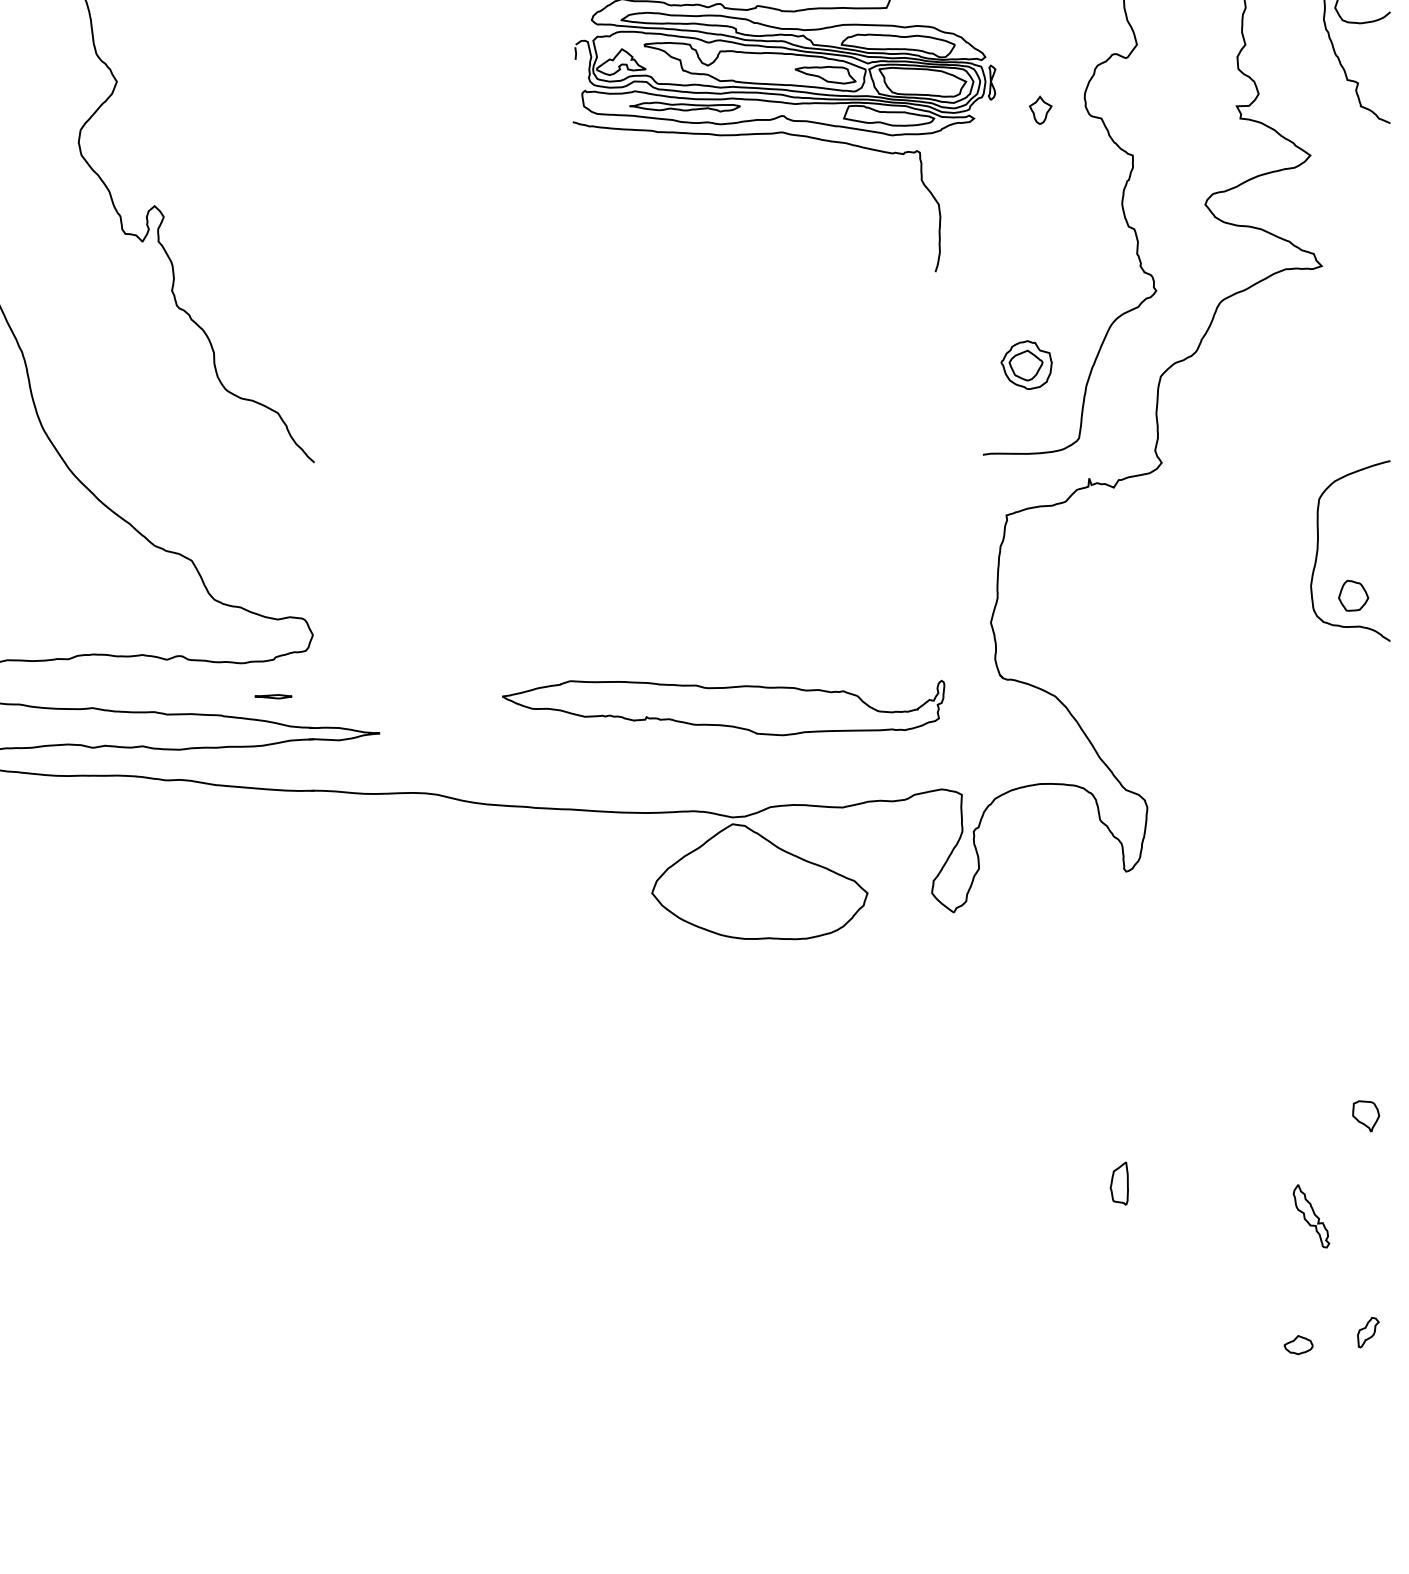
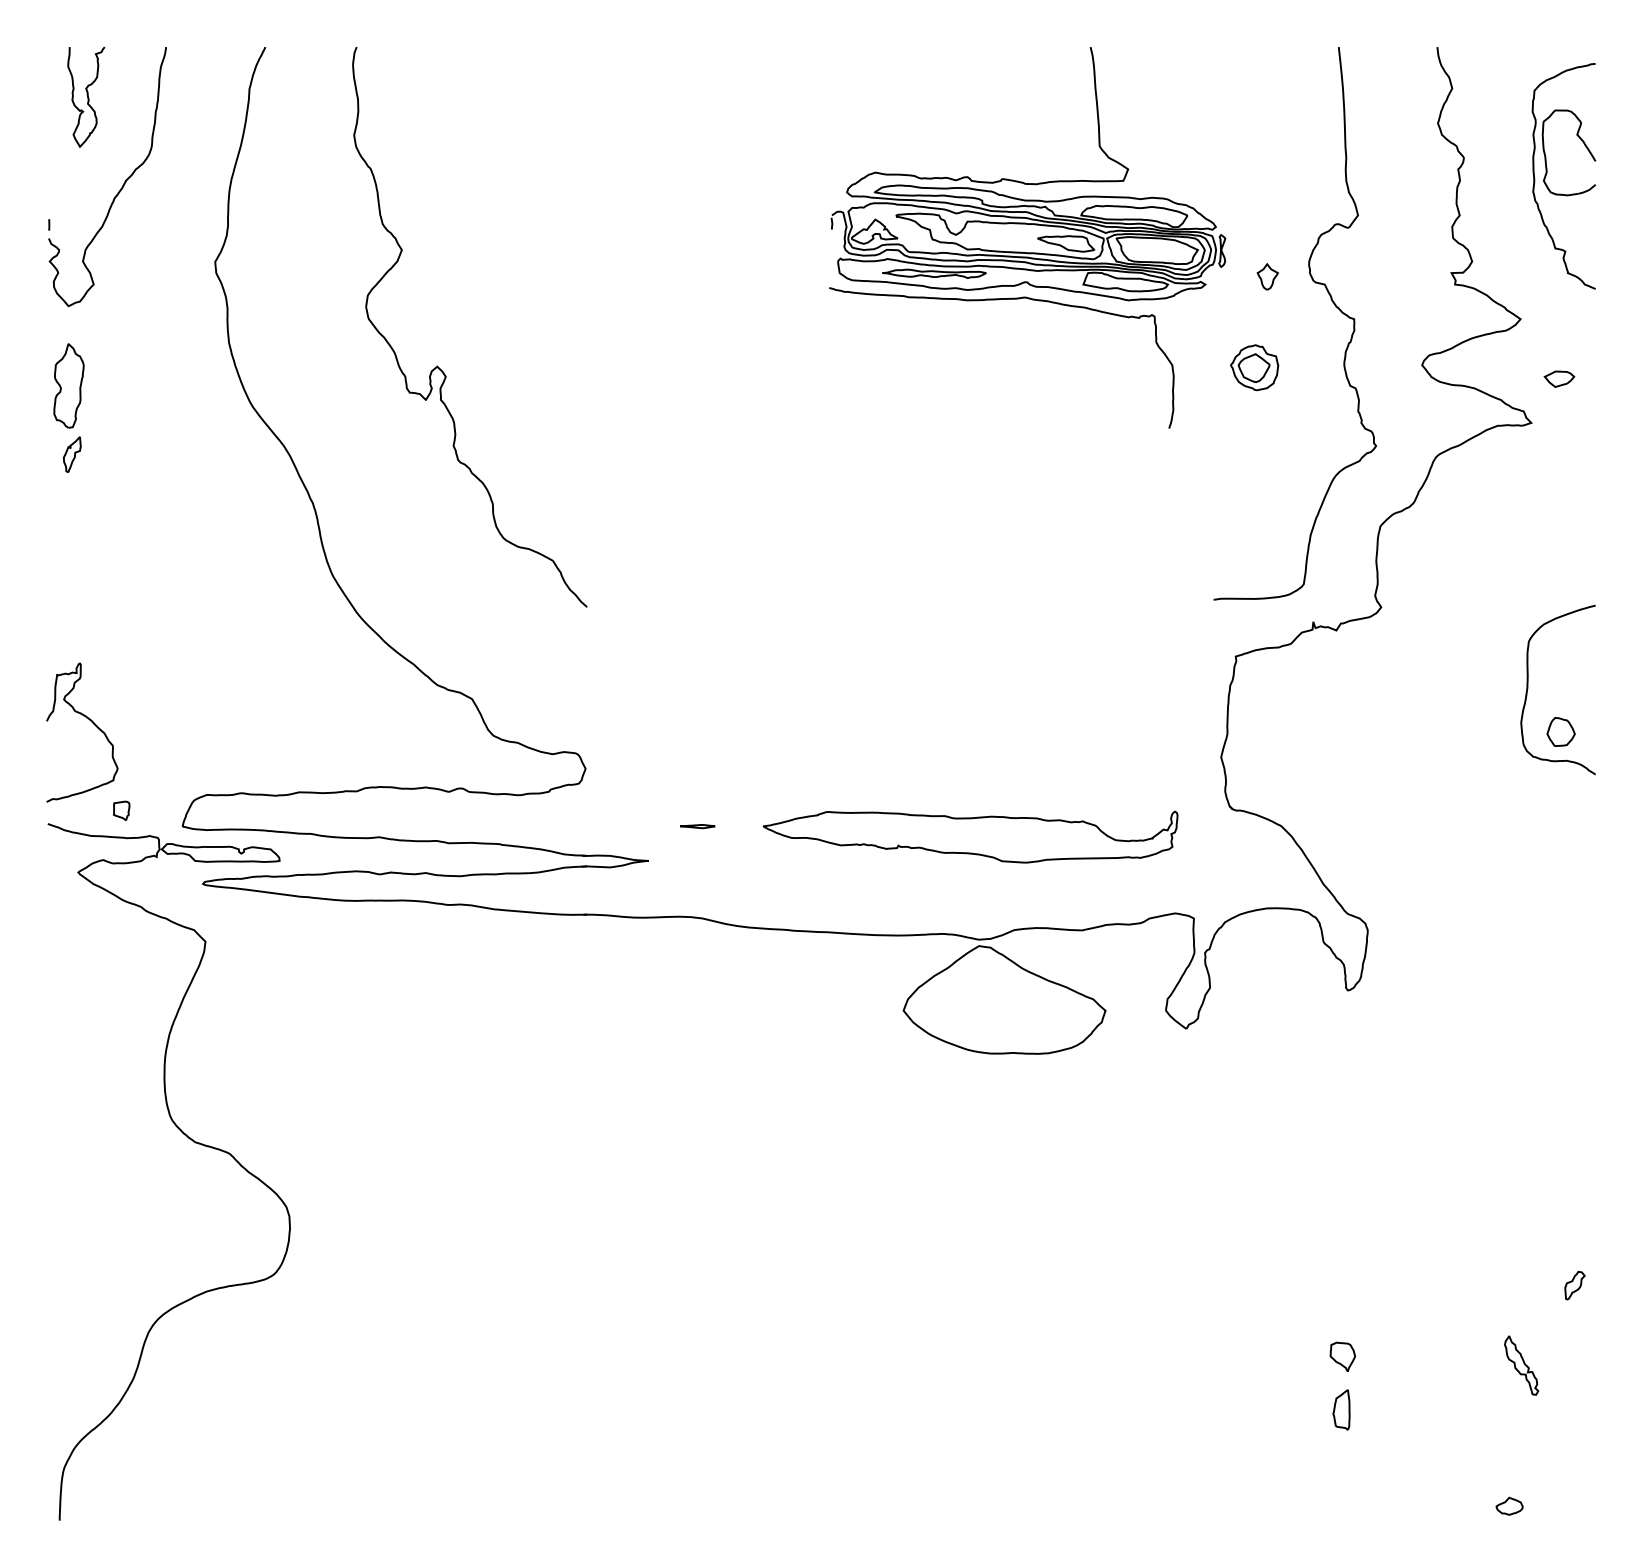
part: (1351, 218) -> (1559, 378), added
part: (1026, 364) -> (1254, 367), moved
part: (273, 696) -> (697, 826), moved
part: (1365, 1115) -> (1342, 1356), moved
part: (1119, 1183) -> (1341, 1409), moved
part: (1311, 1216) -> (1521, 1365), moved
part: (1367, 1332) -> (1574, 1285), moved
part: (1298, 1344) -> (1509, 1505), moved

